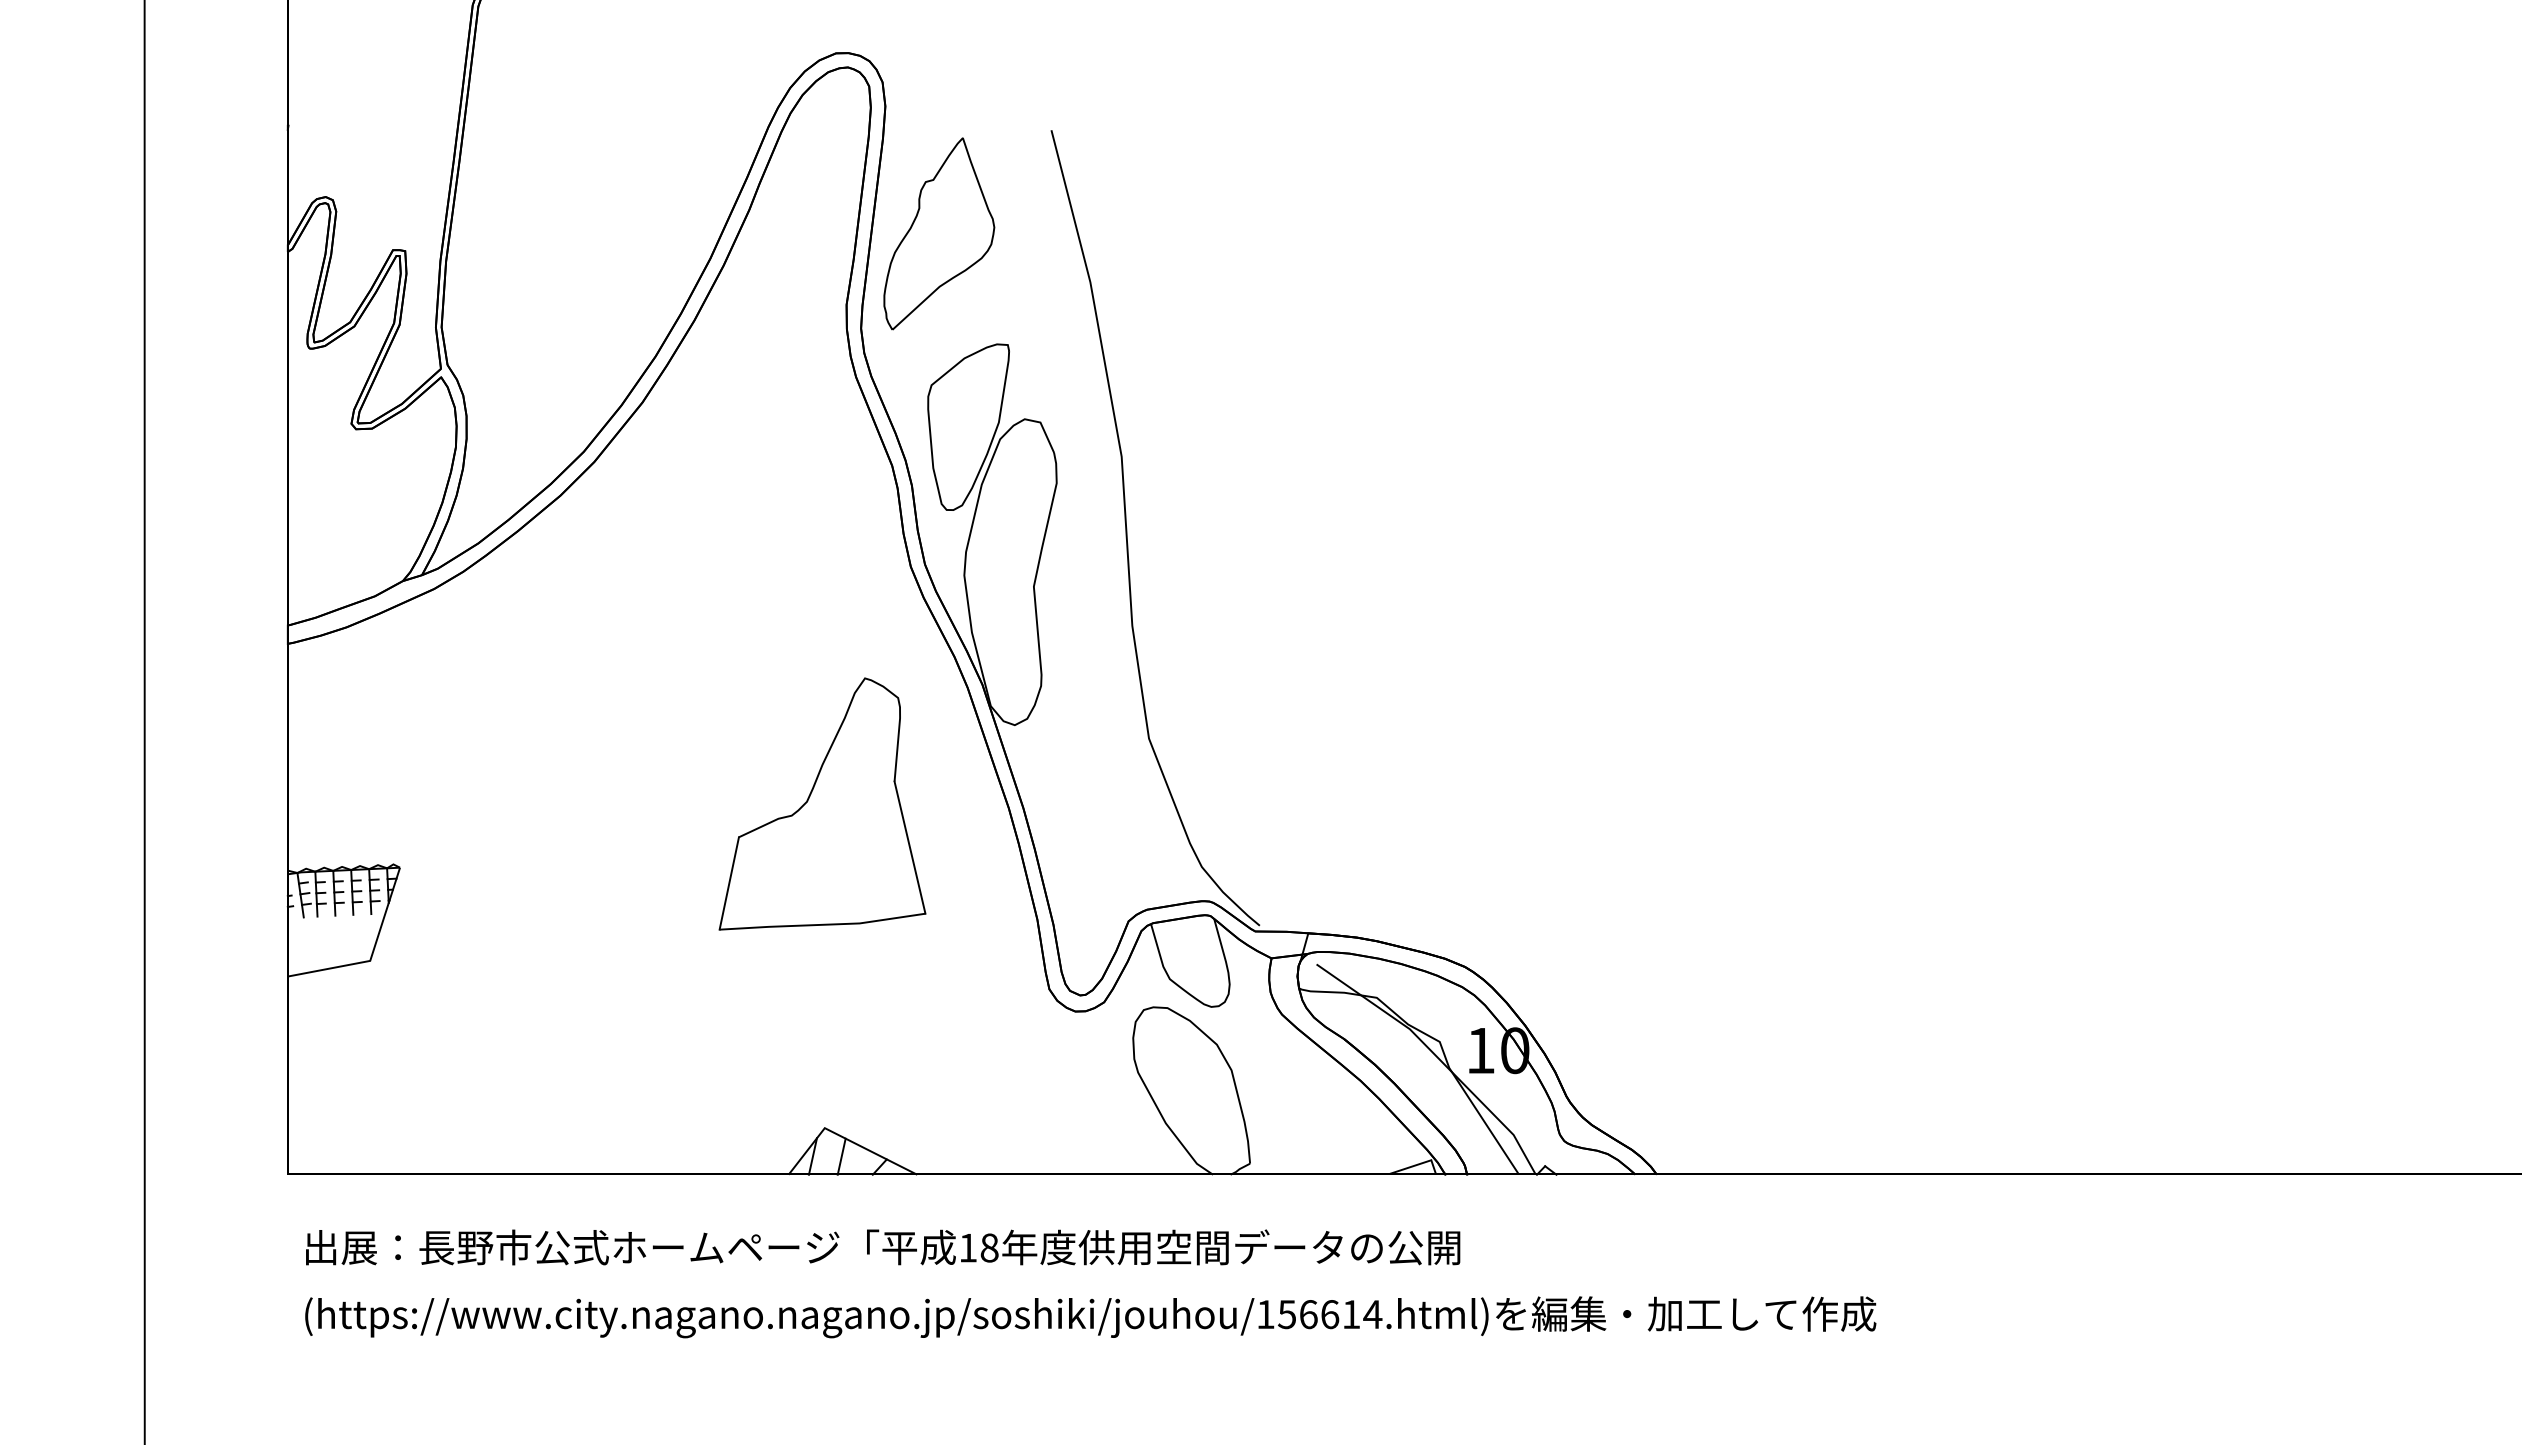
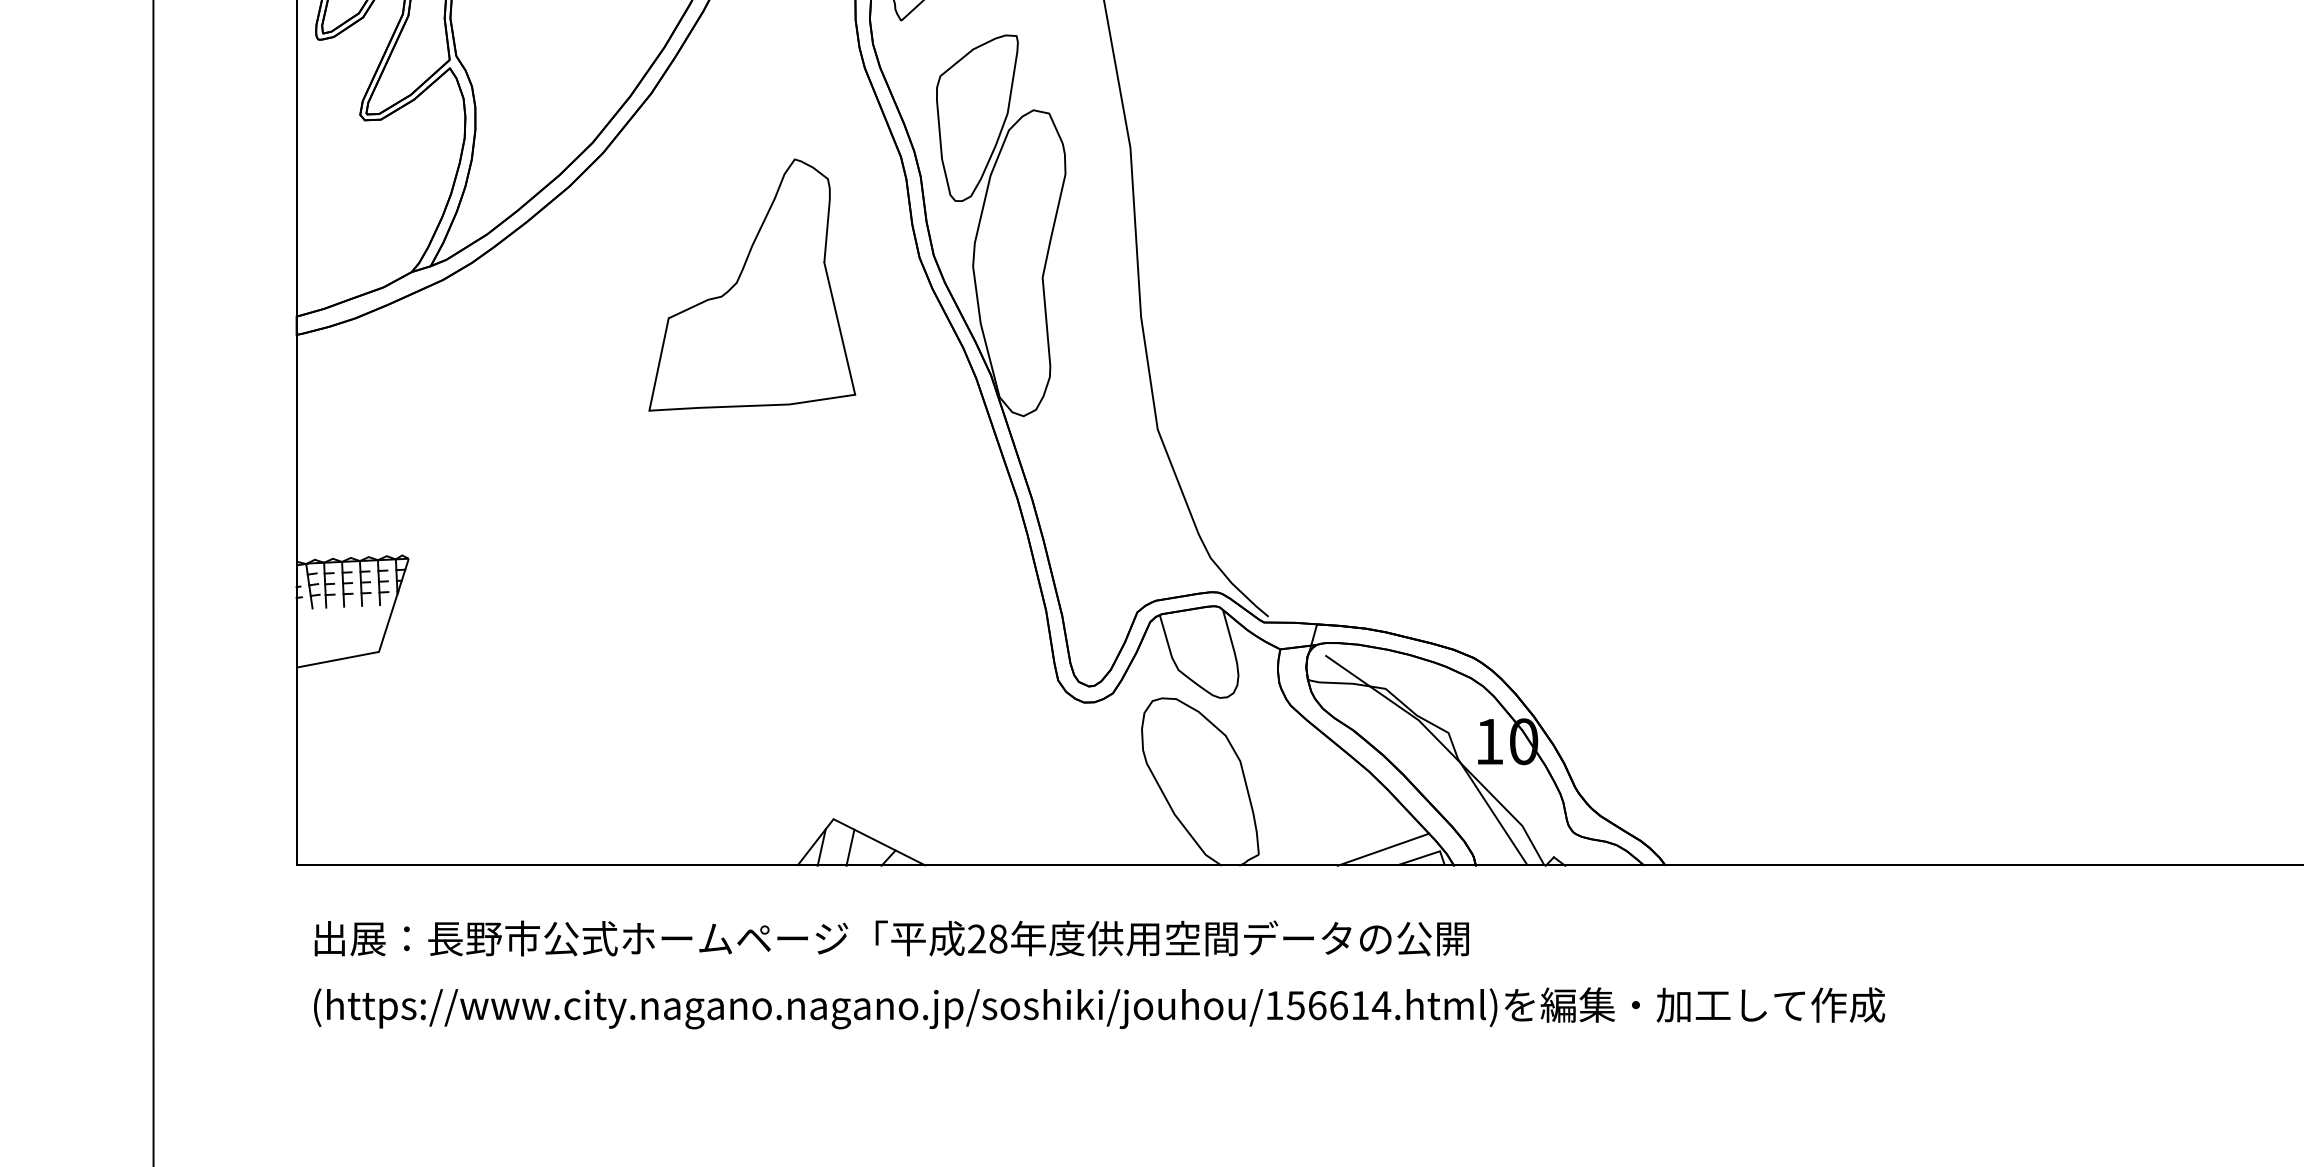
part: (822, 803) -> (752, 284), moved
line: (1374, 1158) -> (1383, 849), added
text: (968, 1247) -> (977, 938), 18 -> 28

